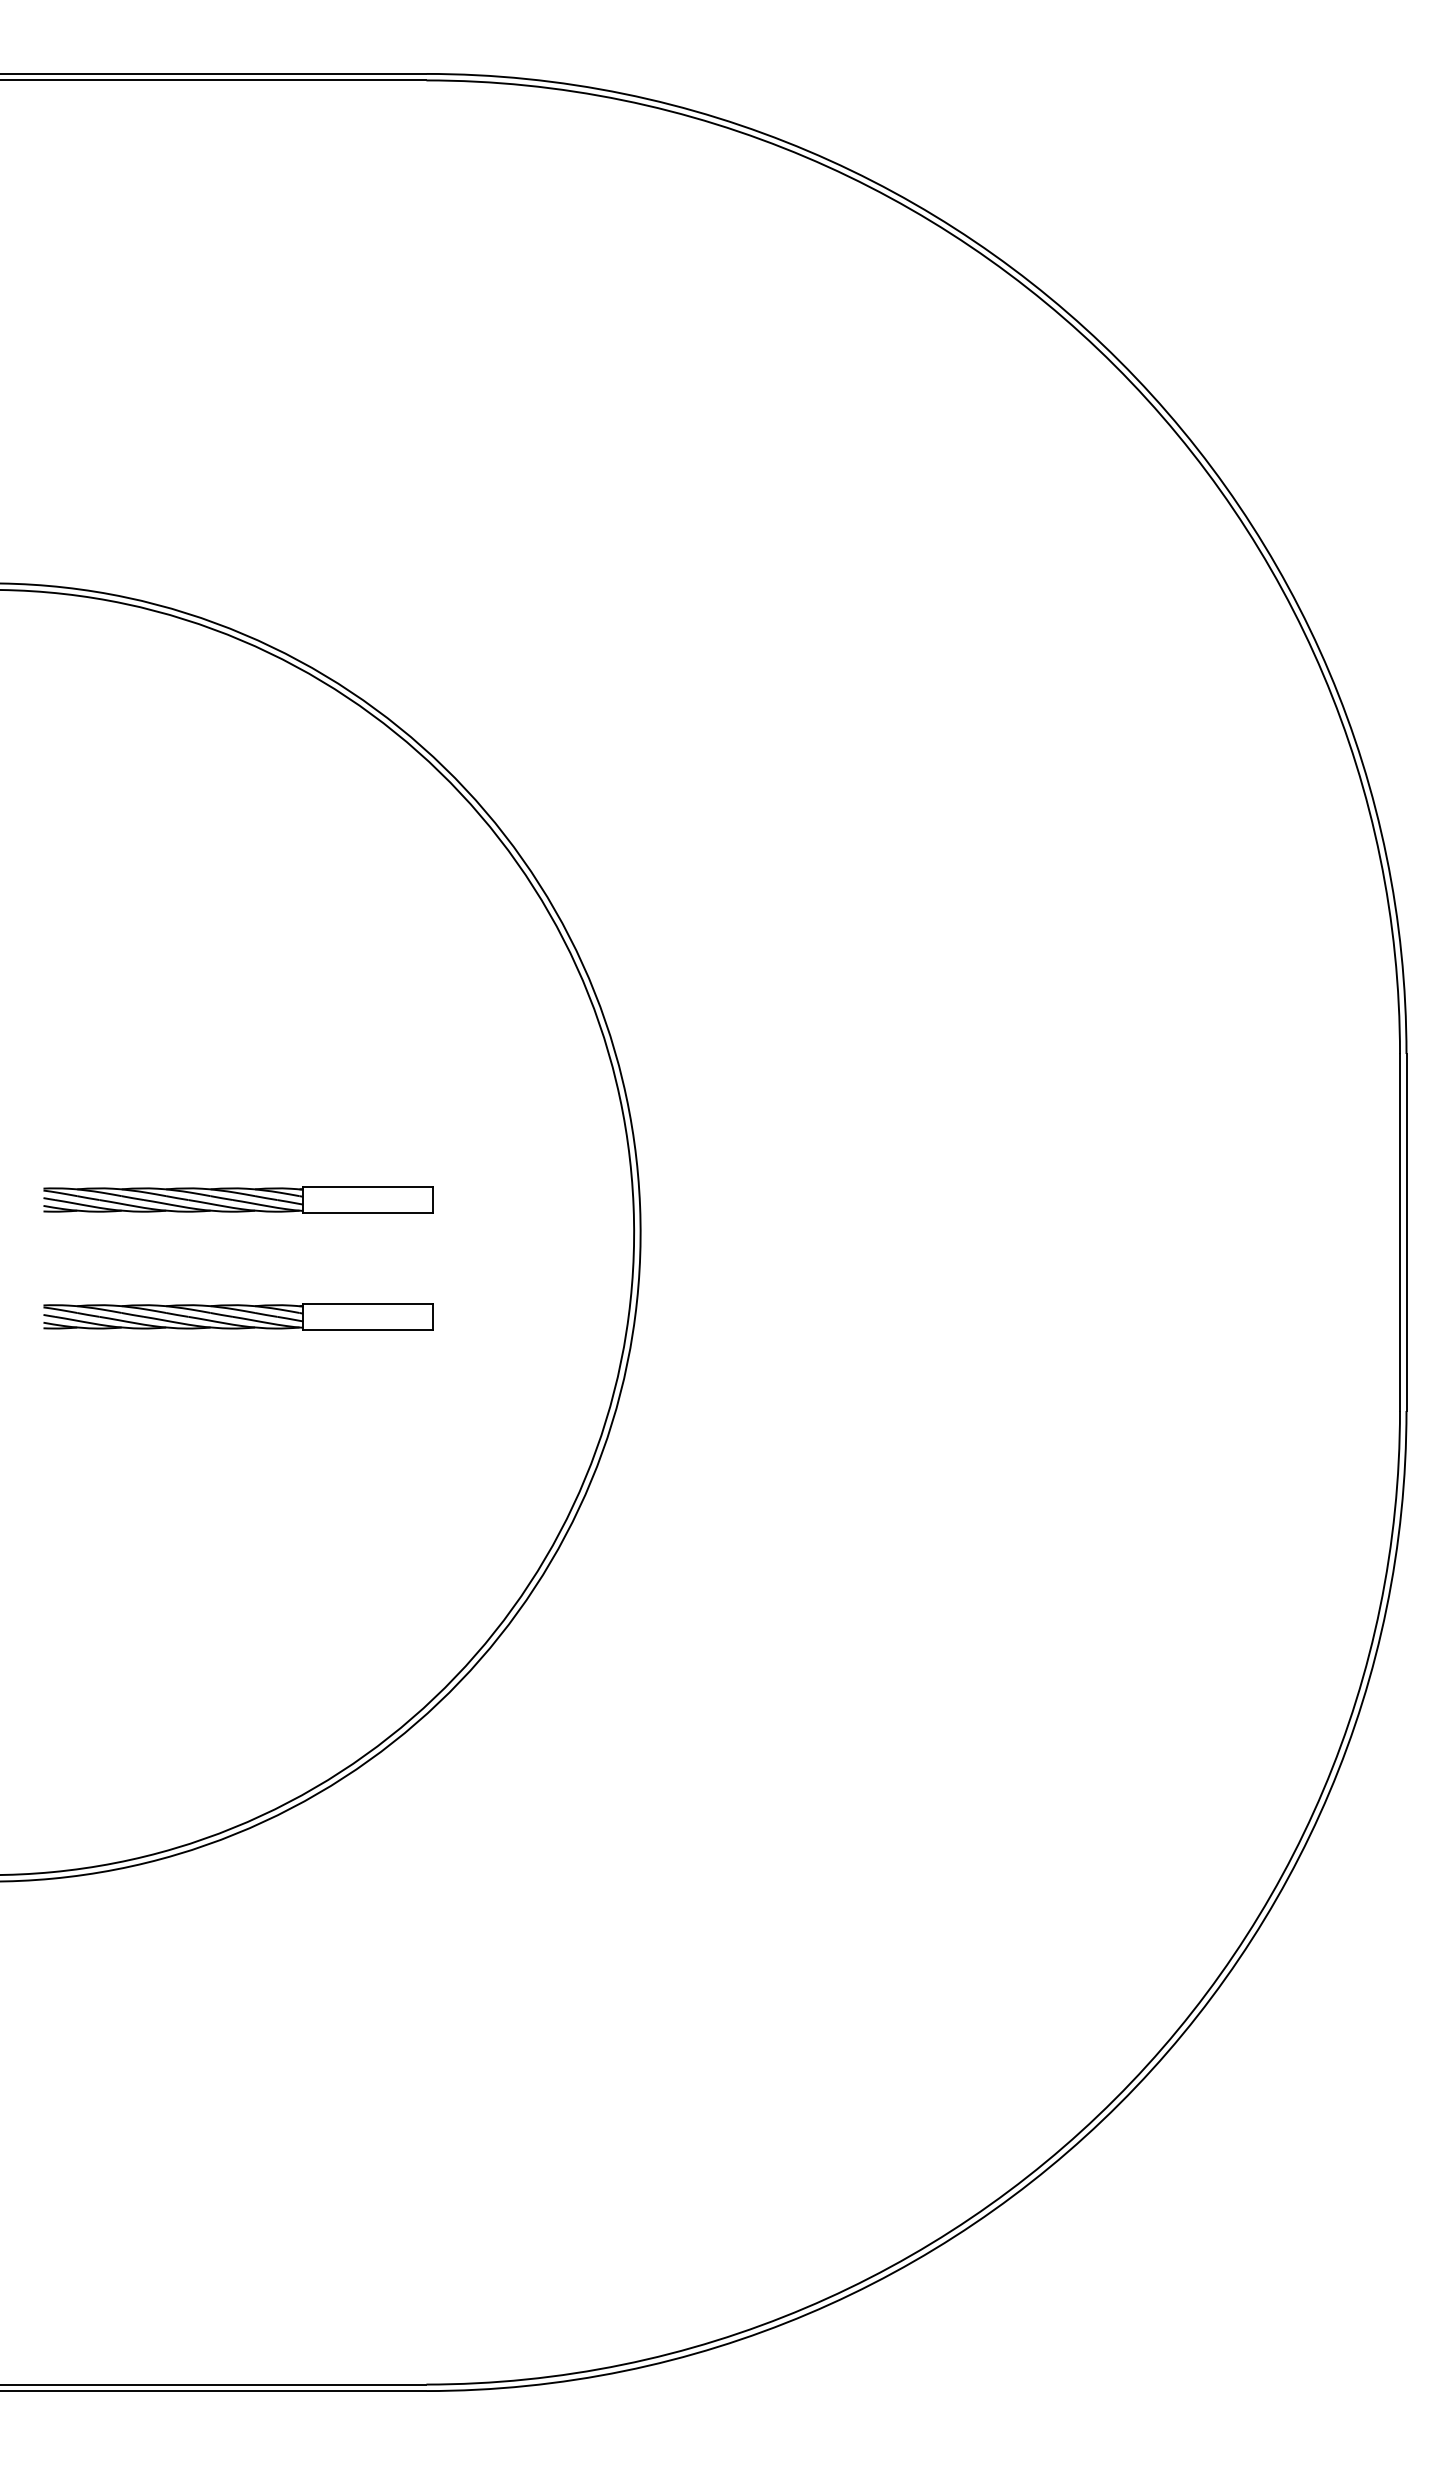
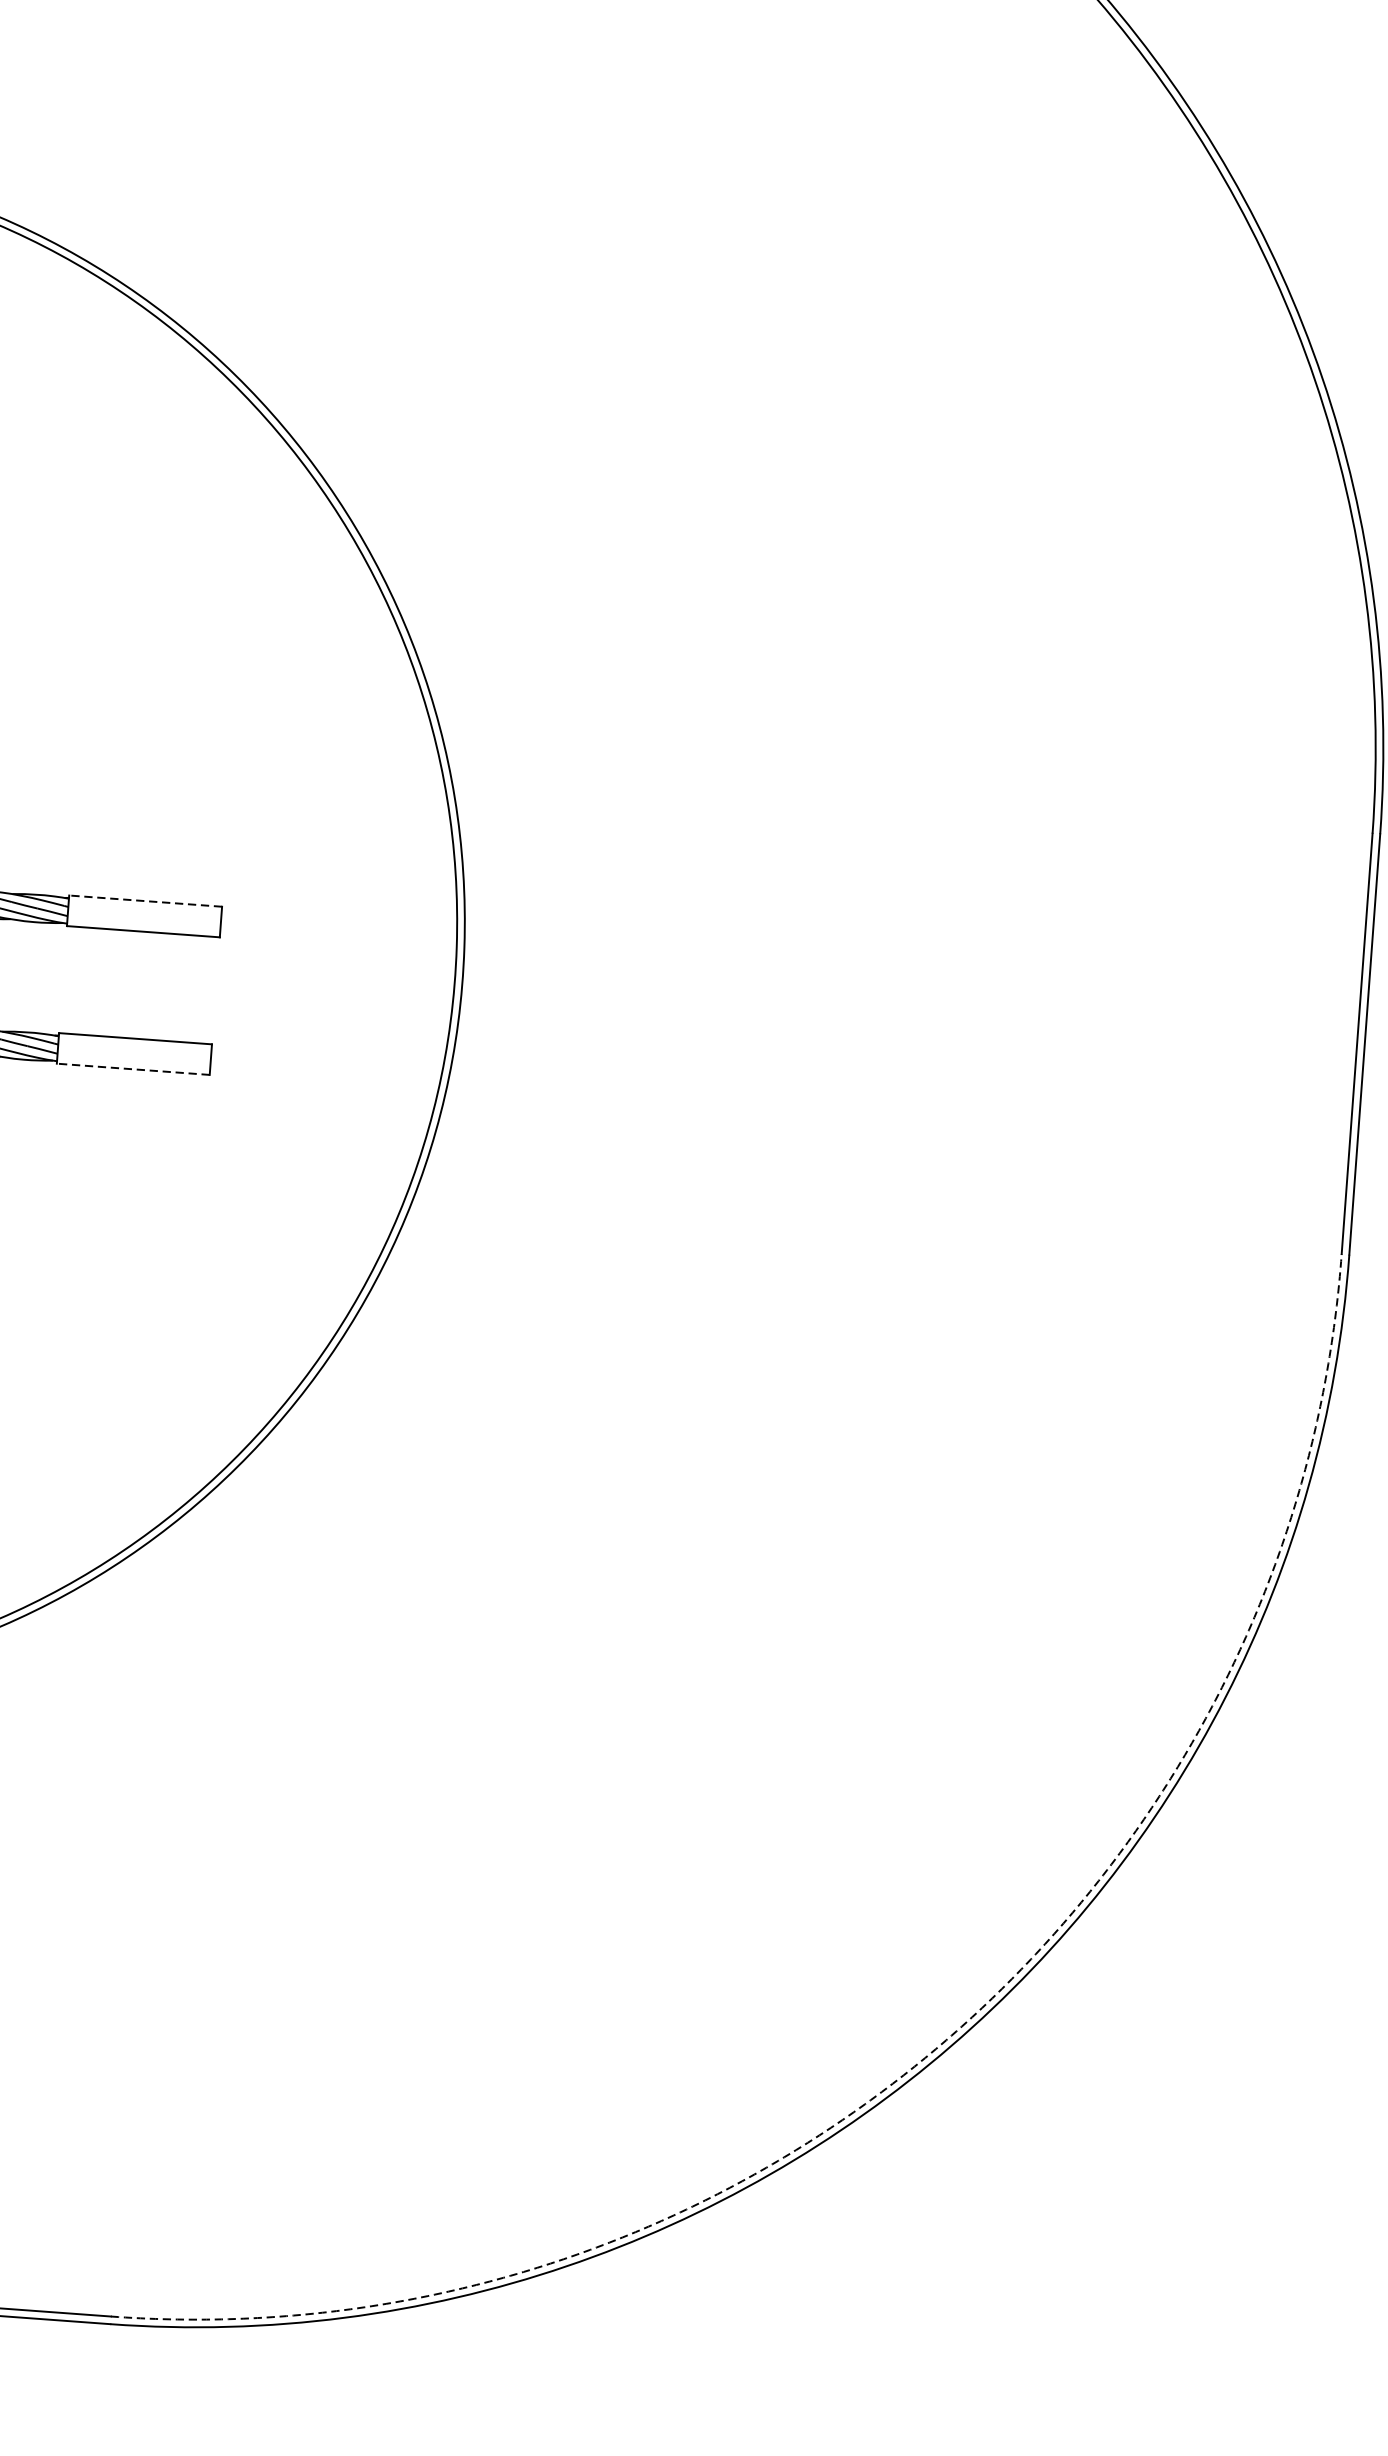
line: (368, 1187) -> (146, 901), solid -> dashed
line: (368, 1329) -> (133, 1068), solid -> dashed
arc: (1114, 2099) -> (945, 2040), solid -> dashed

